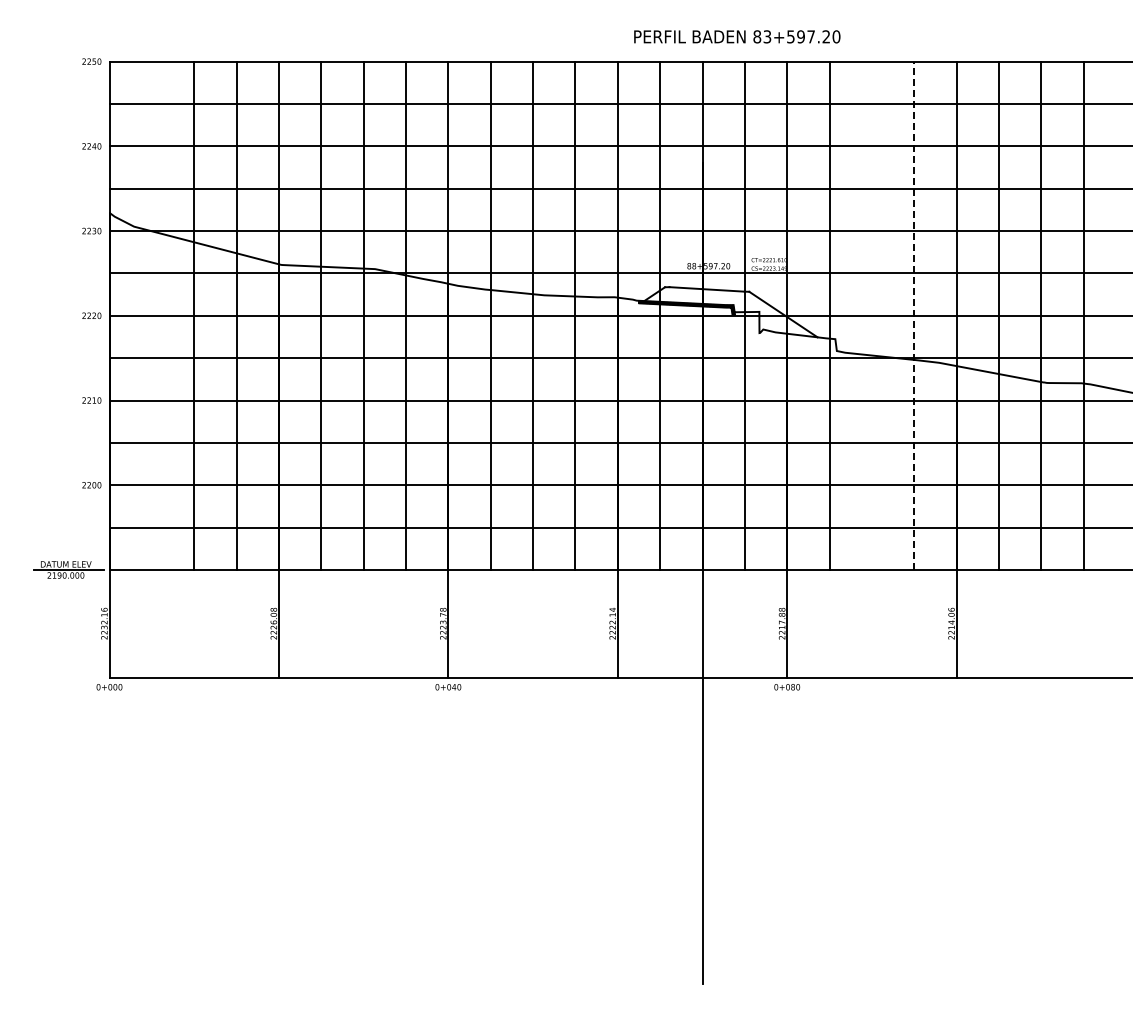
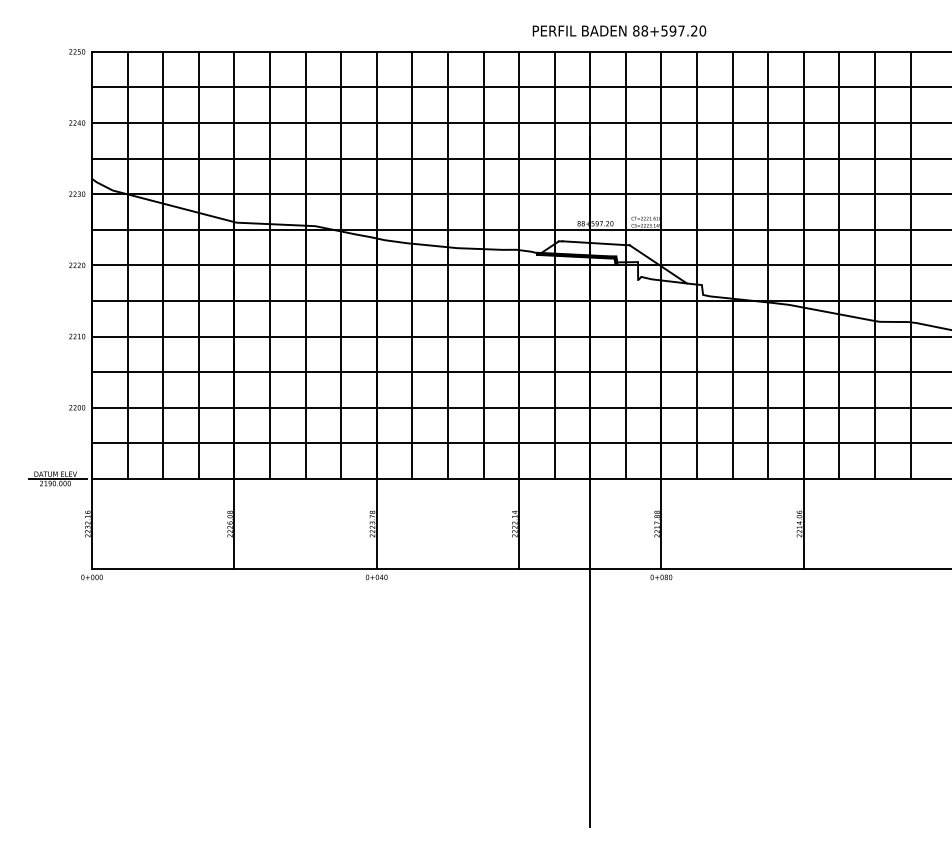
text: (767, 36) -> (644, 30), 83+597.20 -> 88+597.20
line: (151, 315) -> (127, 265), added
line: (871, 315) -> (732, 265), added
line: (914, 315) -> (768, 265), dashed -> solid

